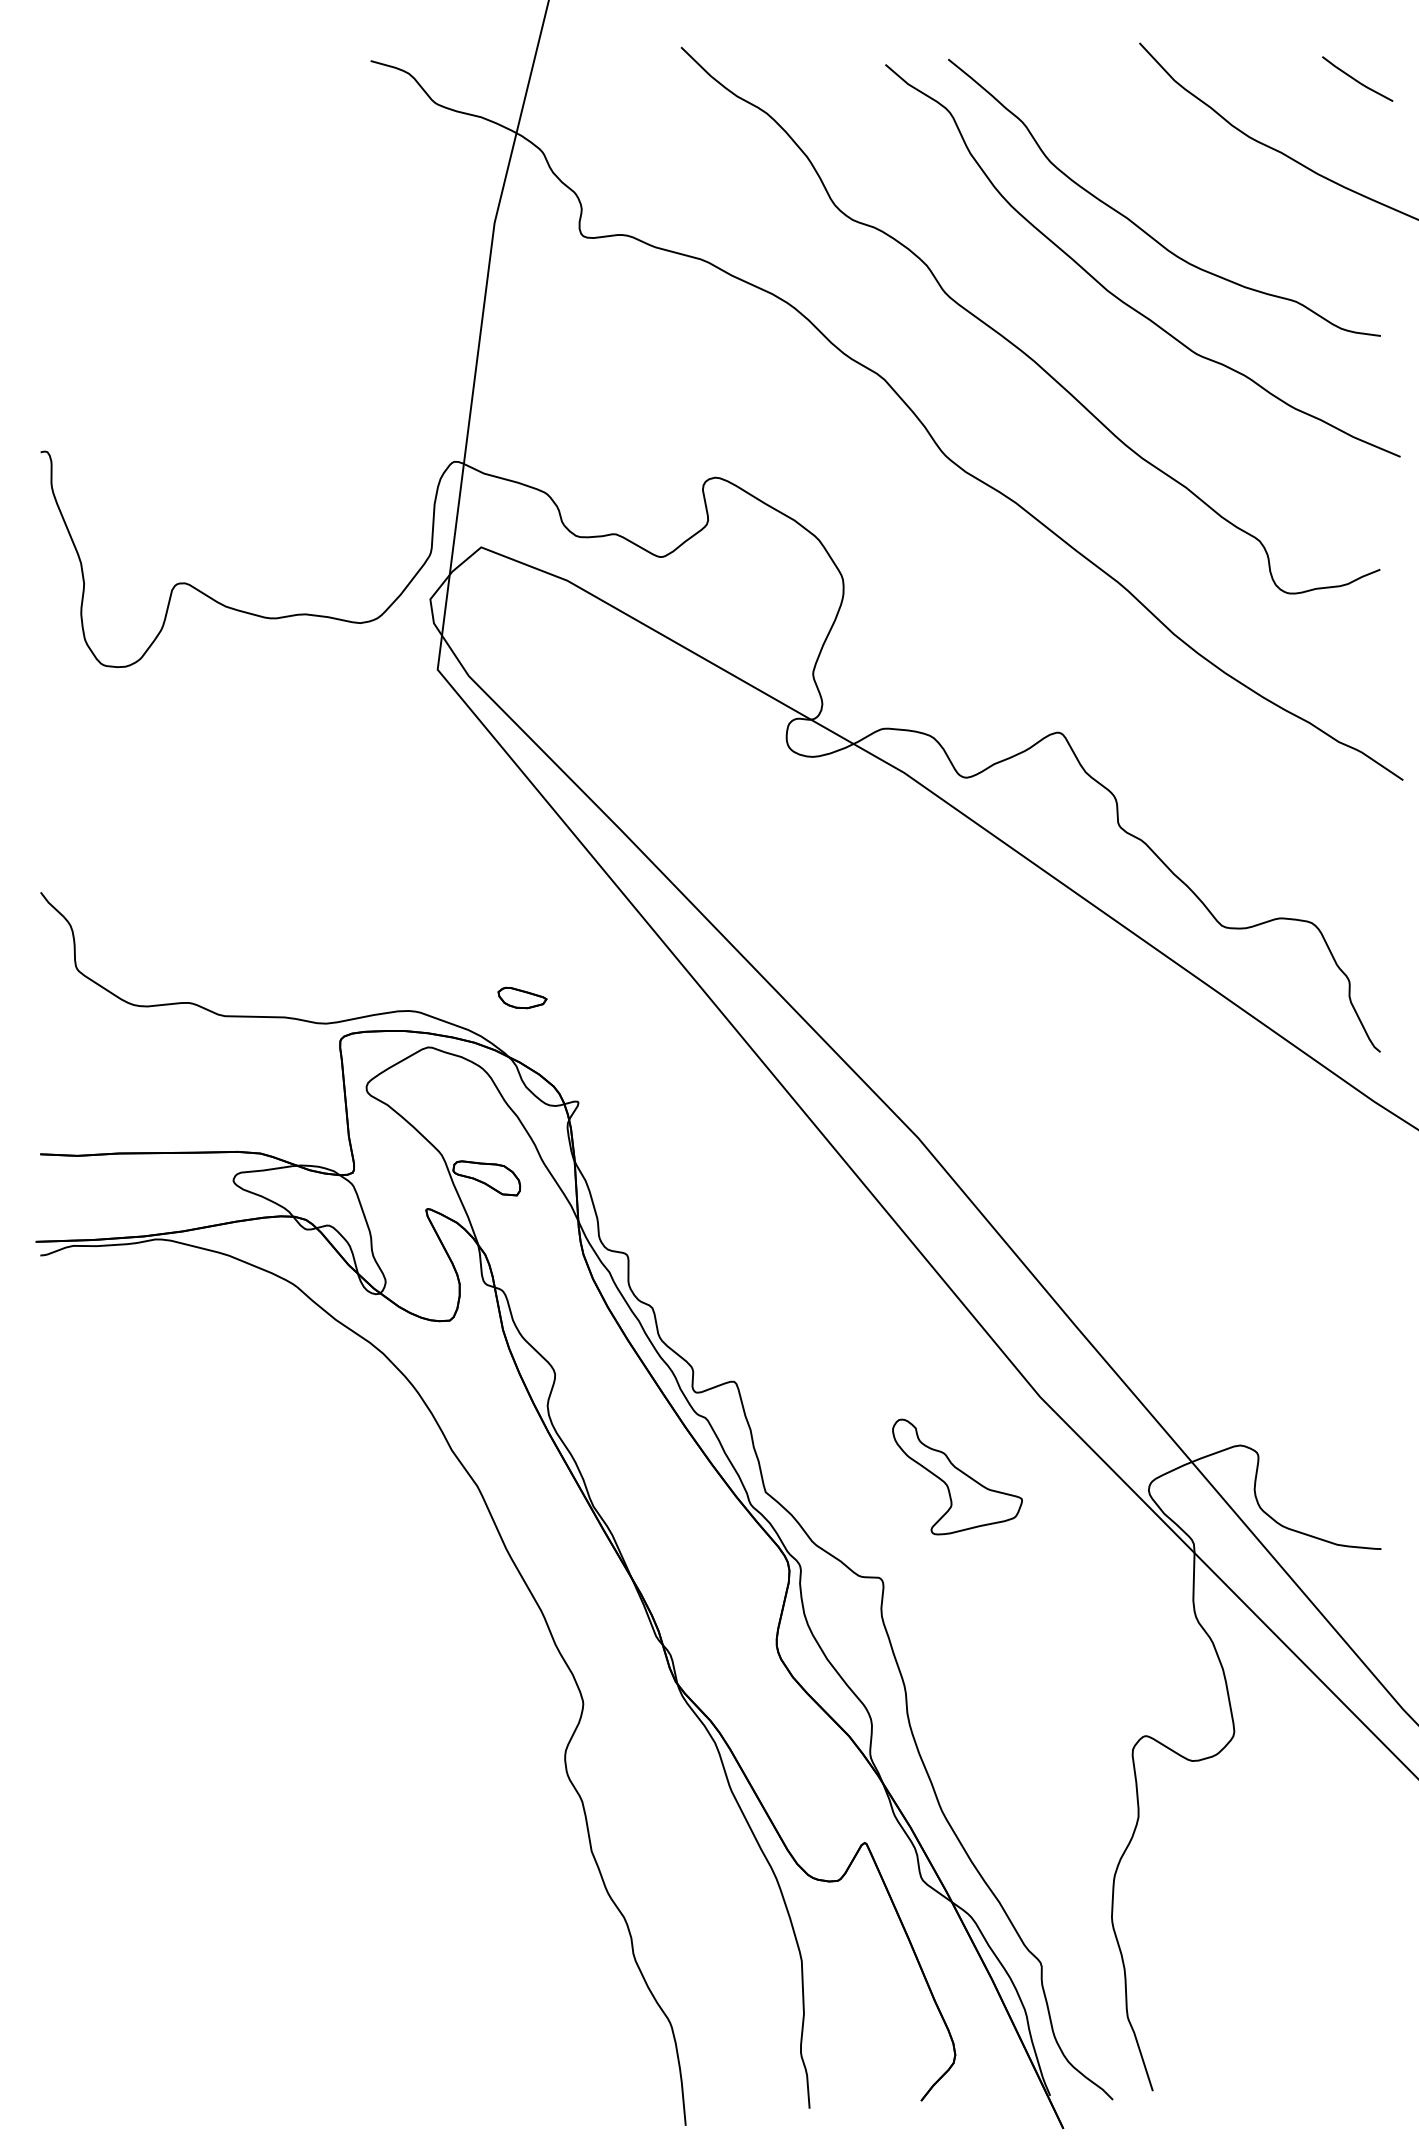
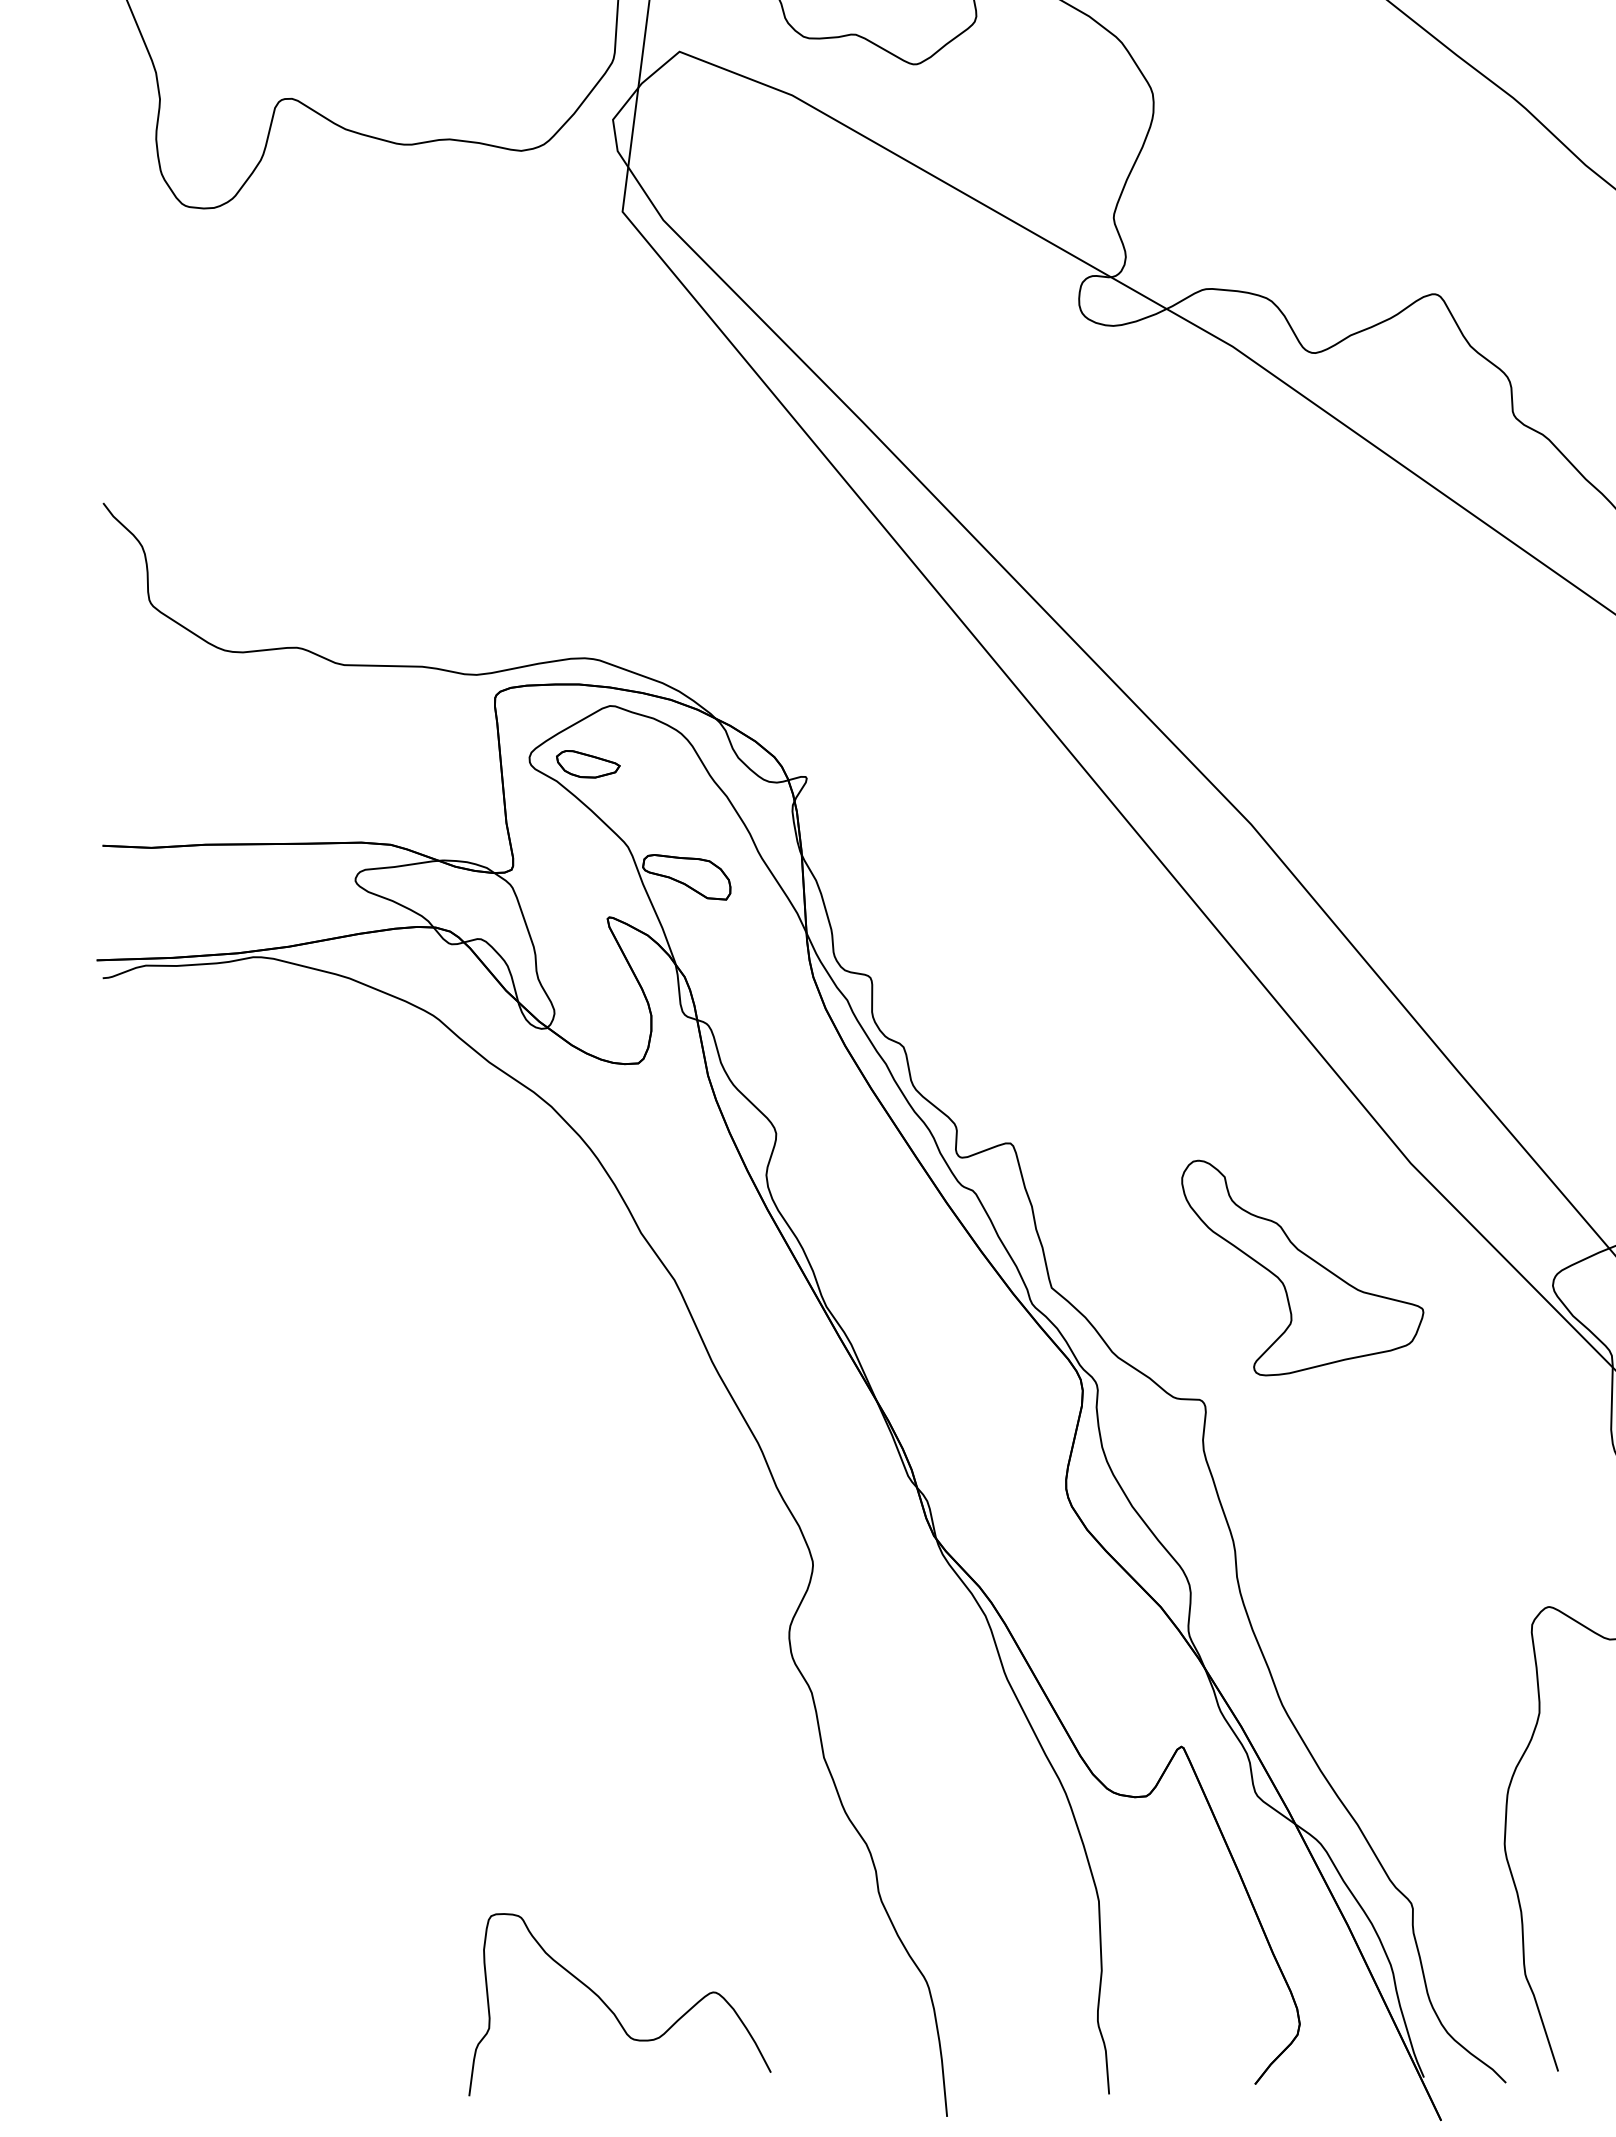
part: (522, 997) -> (588, 763), moved
part: (957, 1476) -> (1302, 1267), size x1.43
curve: (430, 2044) -> (613, 2010), added

